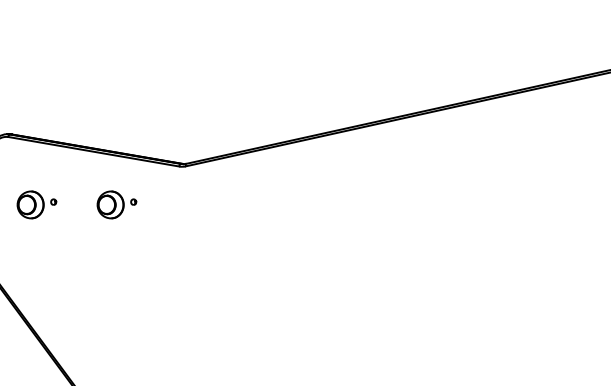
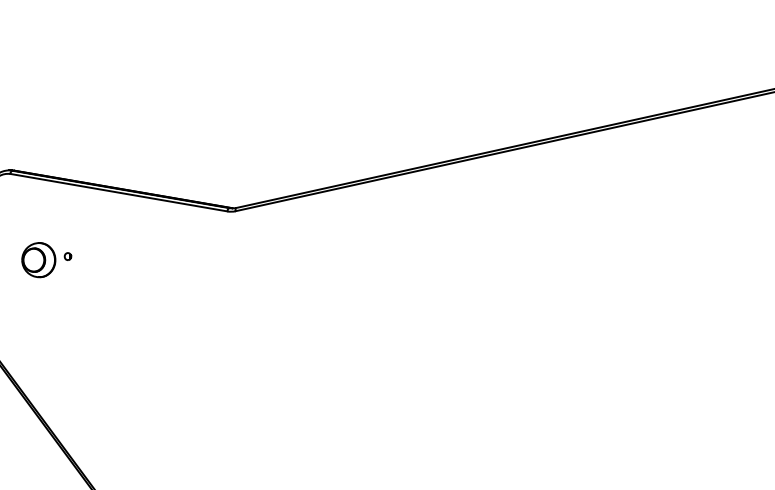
part: (116, 204) -> (147, 259), removed

